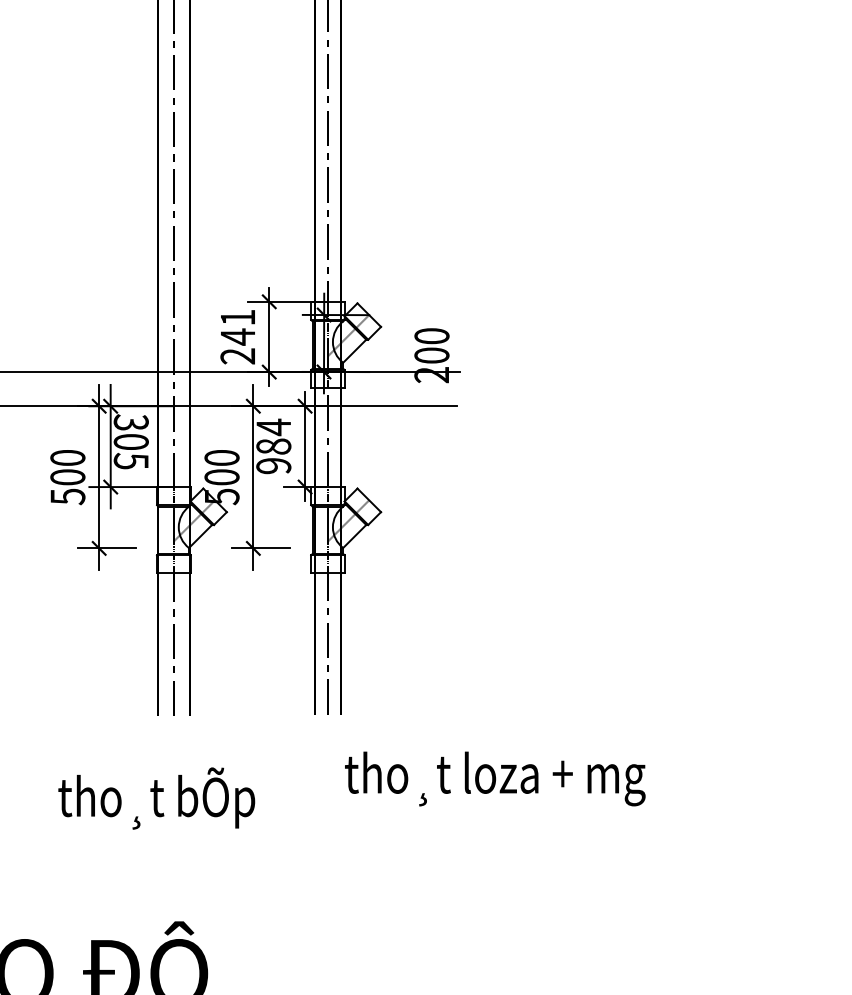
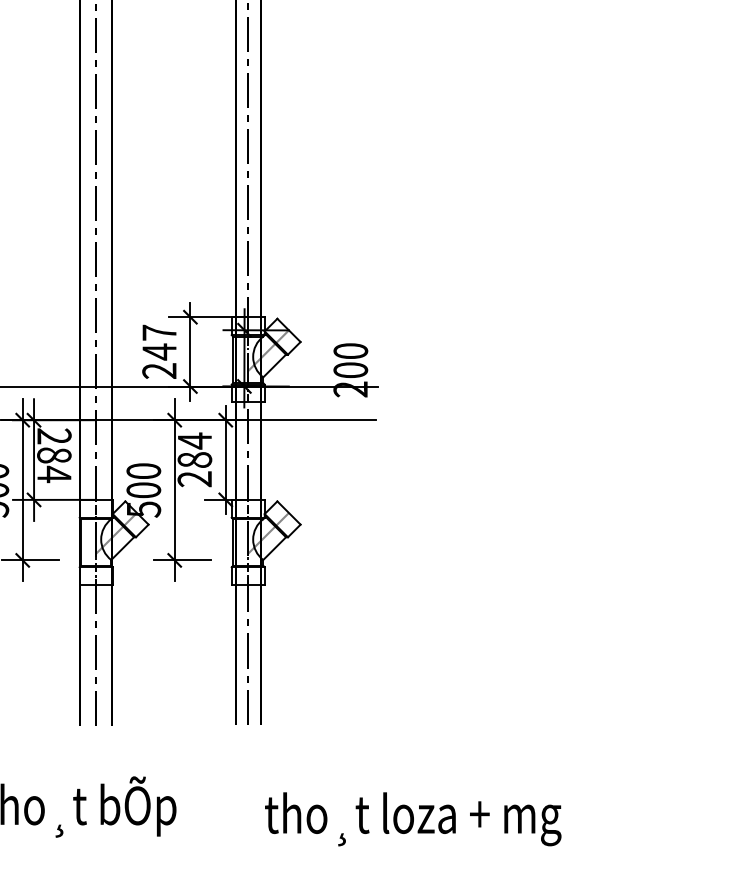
text: (237, 317) -> (159, 332), 241 -> 247
text: (130, 441) -> (53, 454), 305 -> 284
text: (273, 466) -> (194, 479), 984 -> 284
text: (495, 778) -> (413, 818), moved

